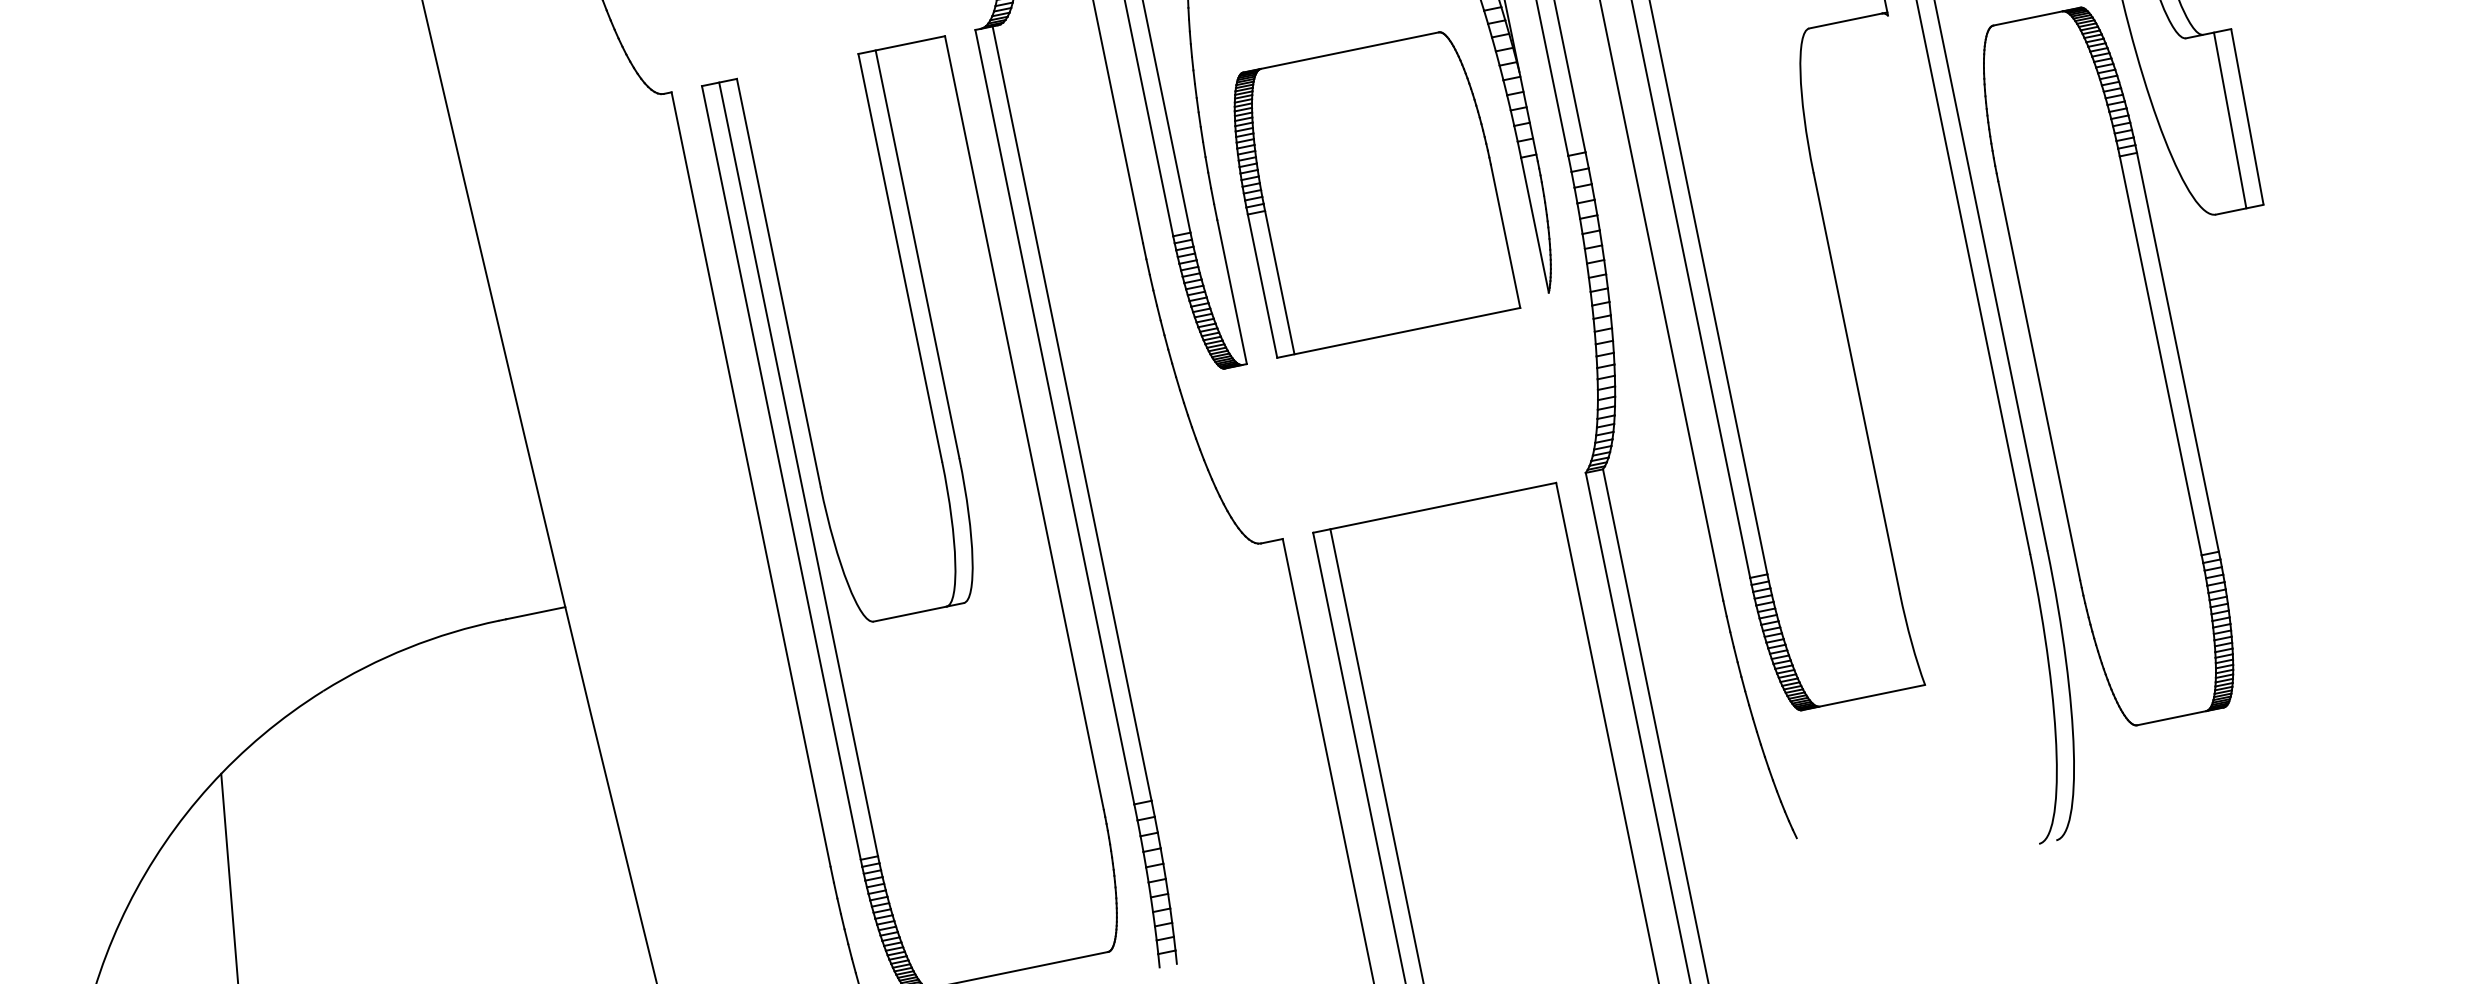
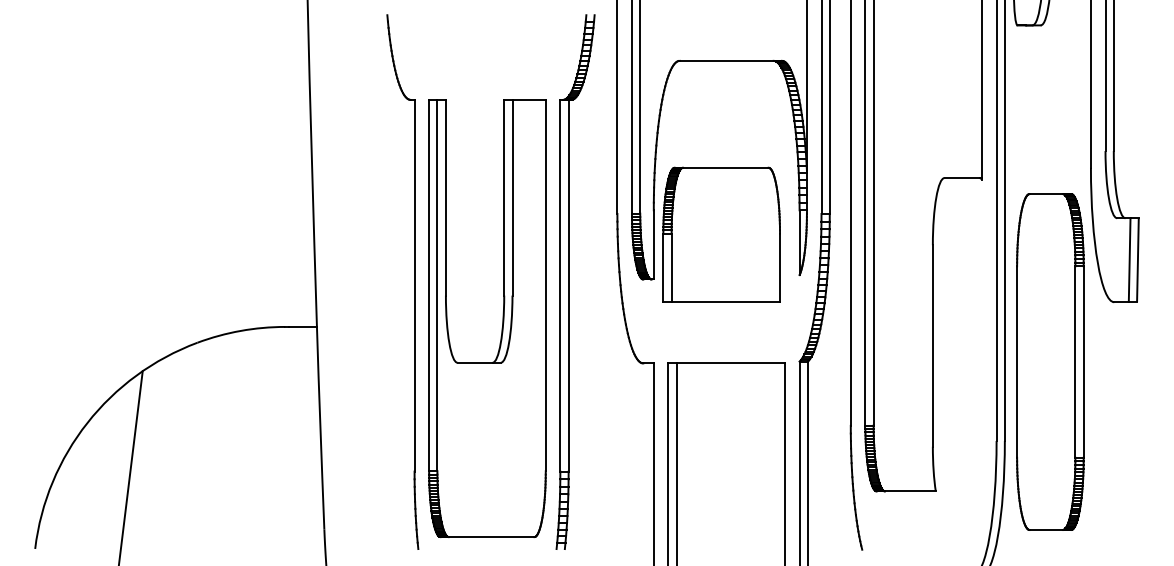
part: (1369, 191) -> (721, 234), moved

